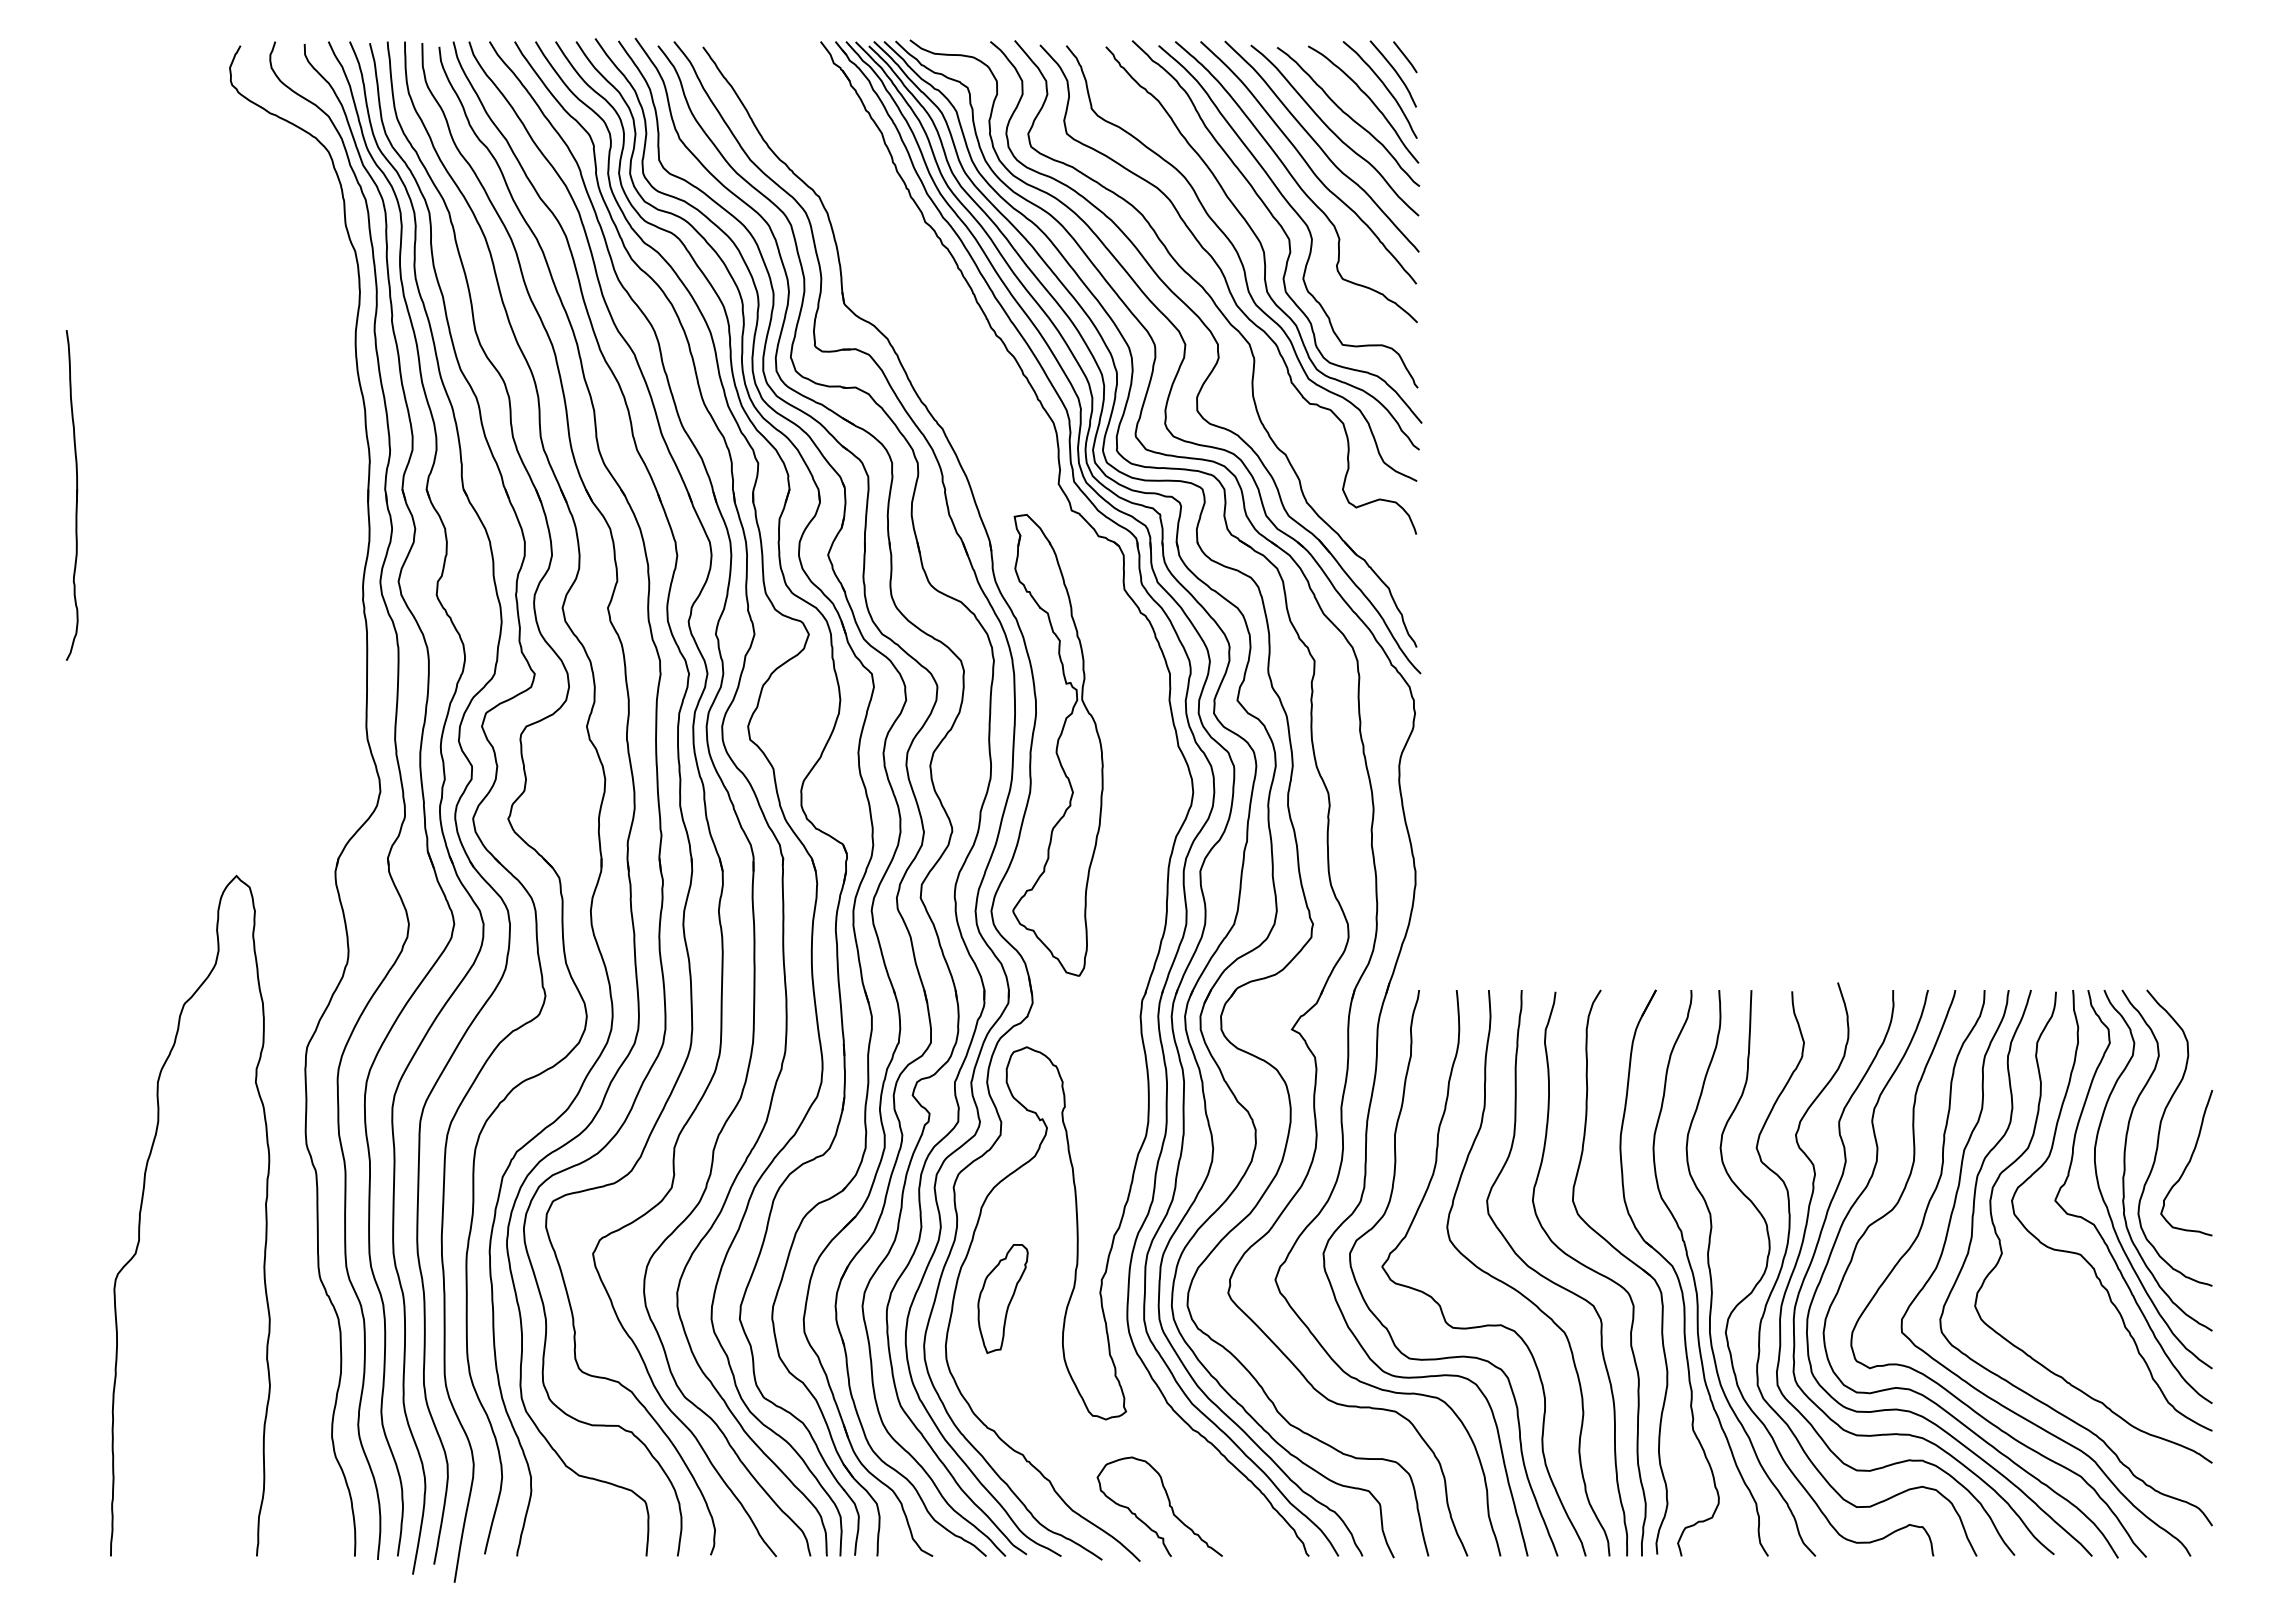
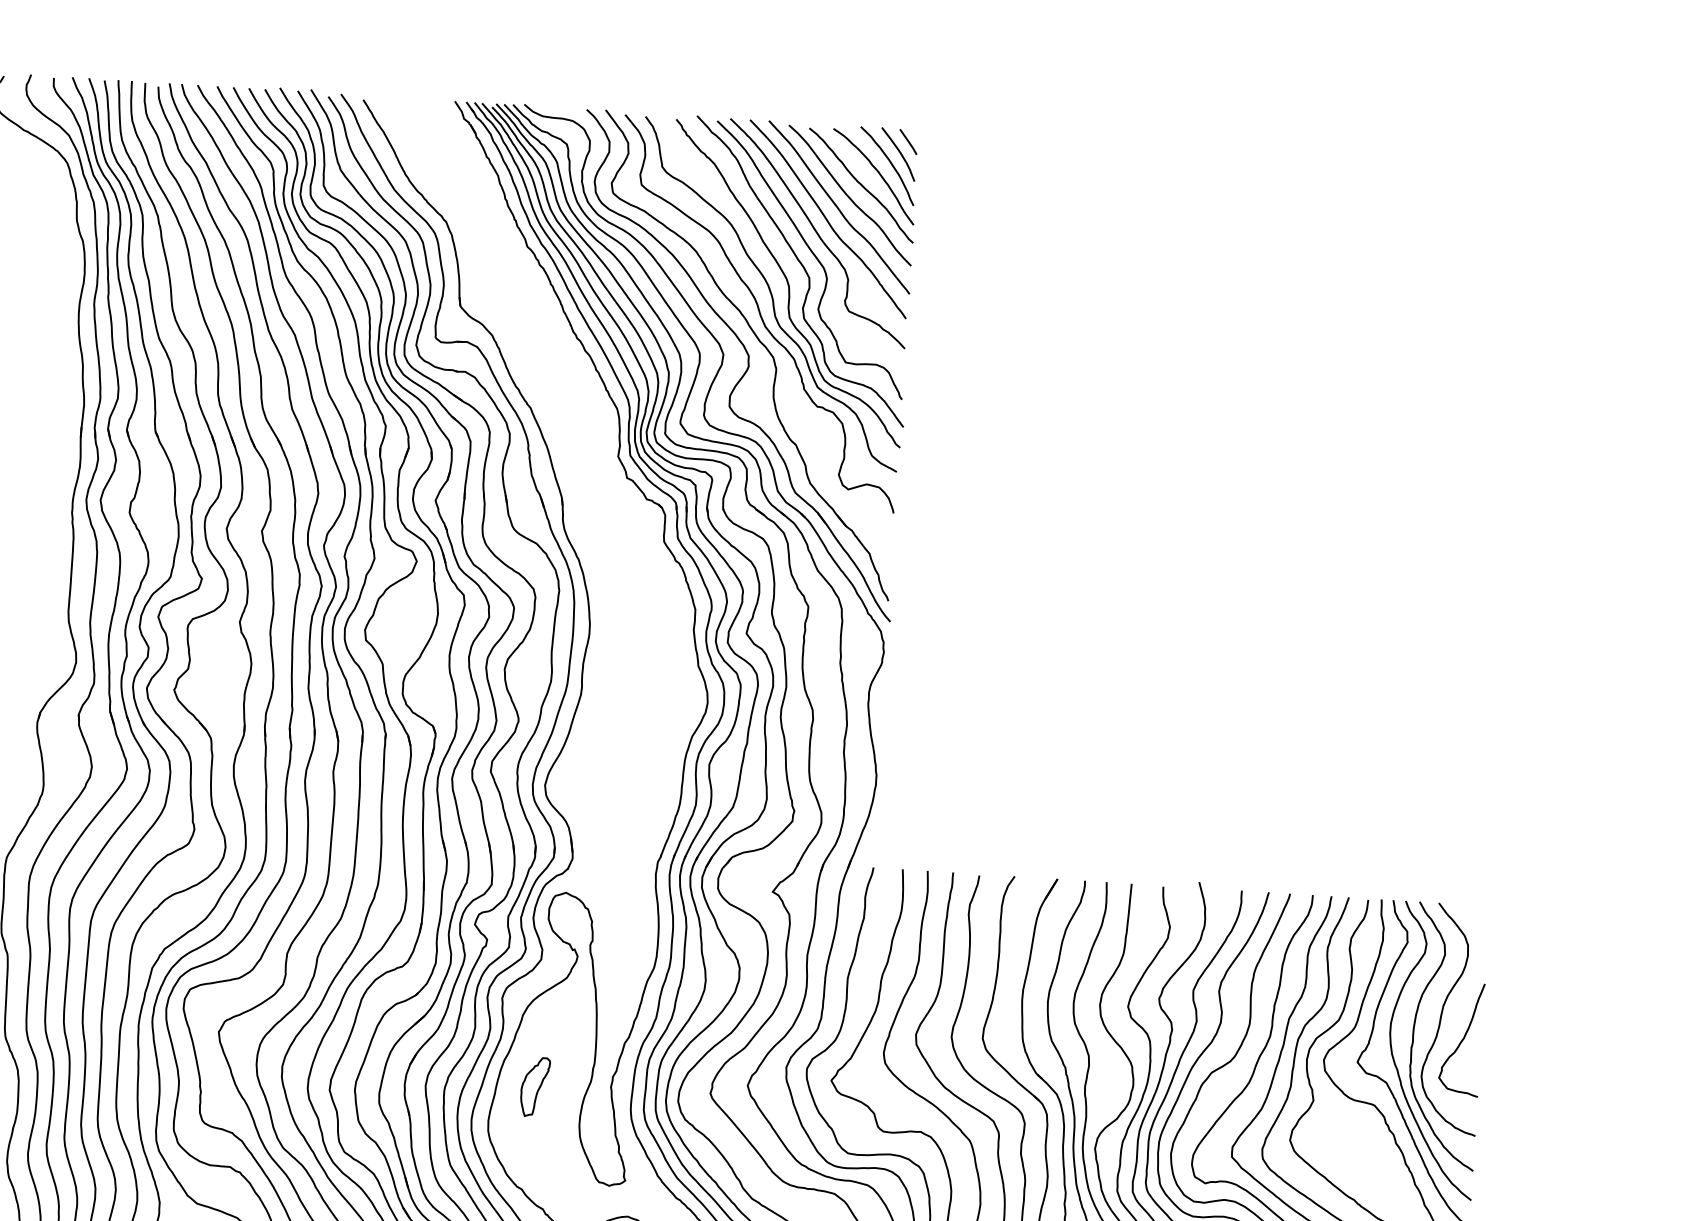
part: (1057, 745) -> (604, 659), removed
part: (1002, 1298) -> (534, 1086), size x0.7

